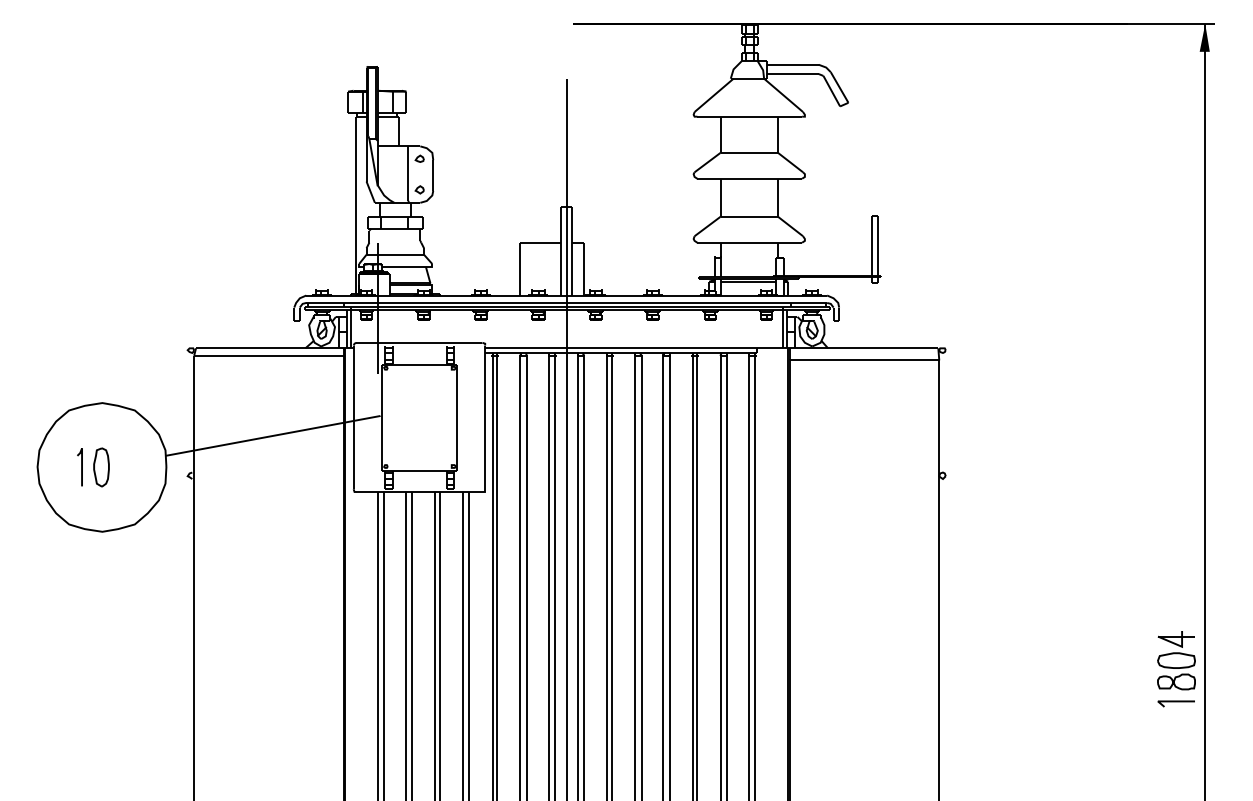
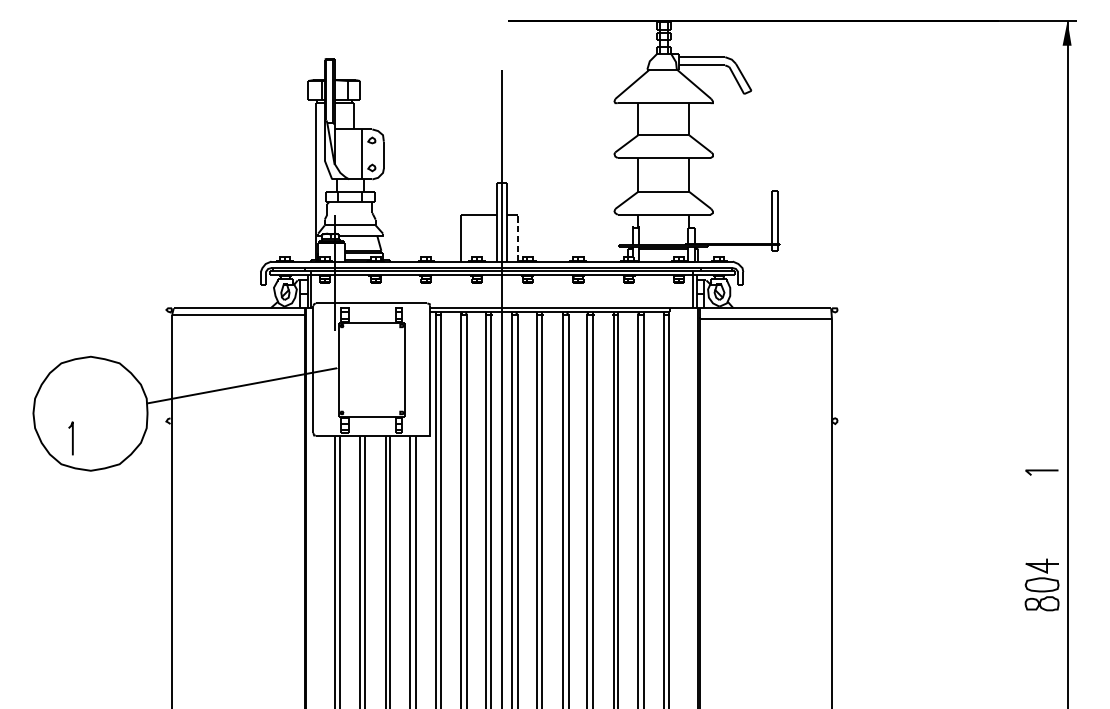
line: (584, 268) -> (517, 237), solid -> dashed
line: (81, 467) -> (72, 438), moved
part: (101, 467) -> (90, 413), removed
line: (1175, 702) -> (1041, 471), moved

